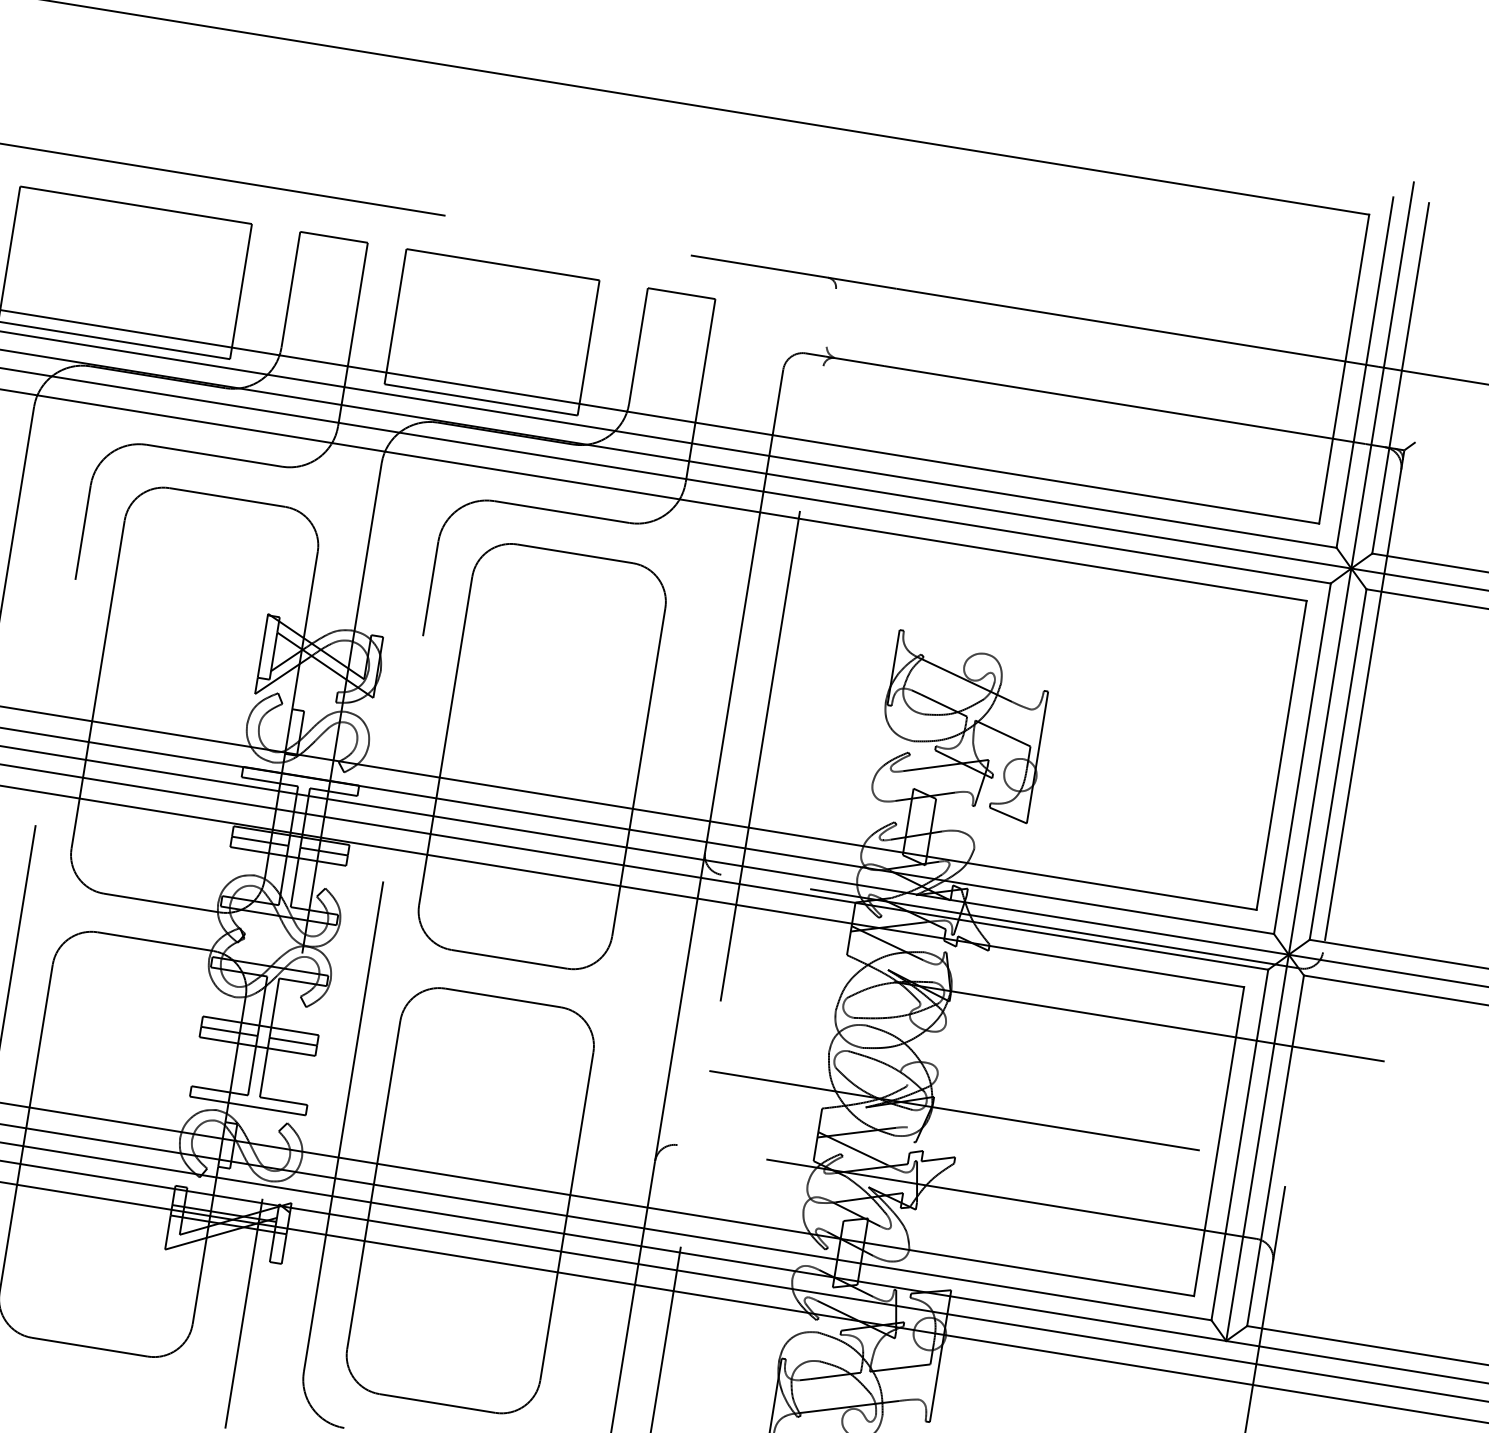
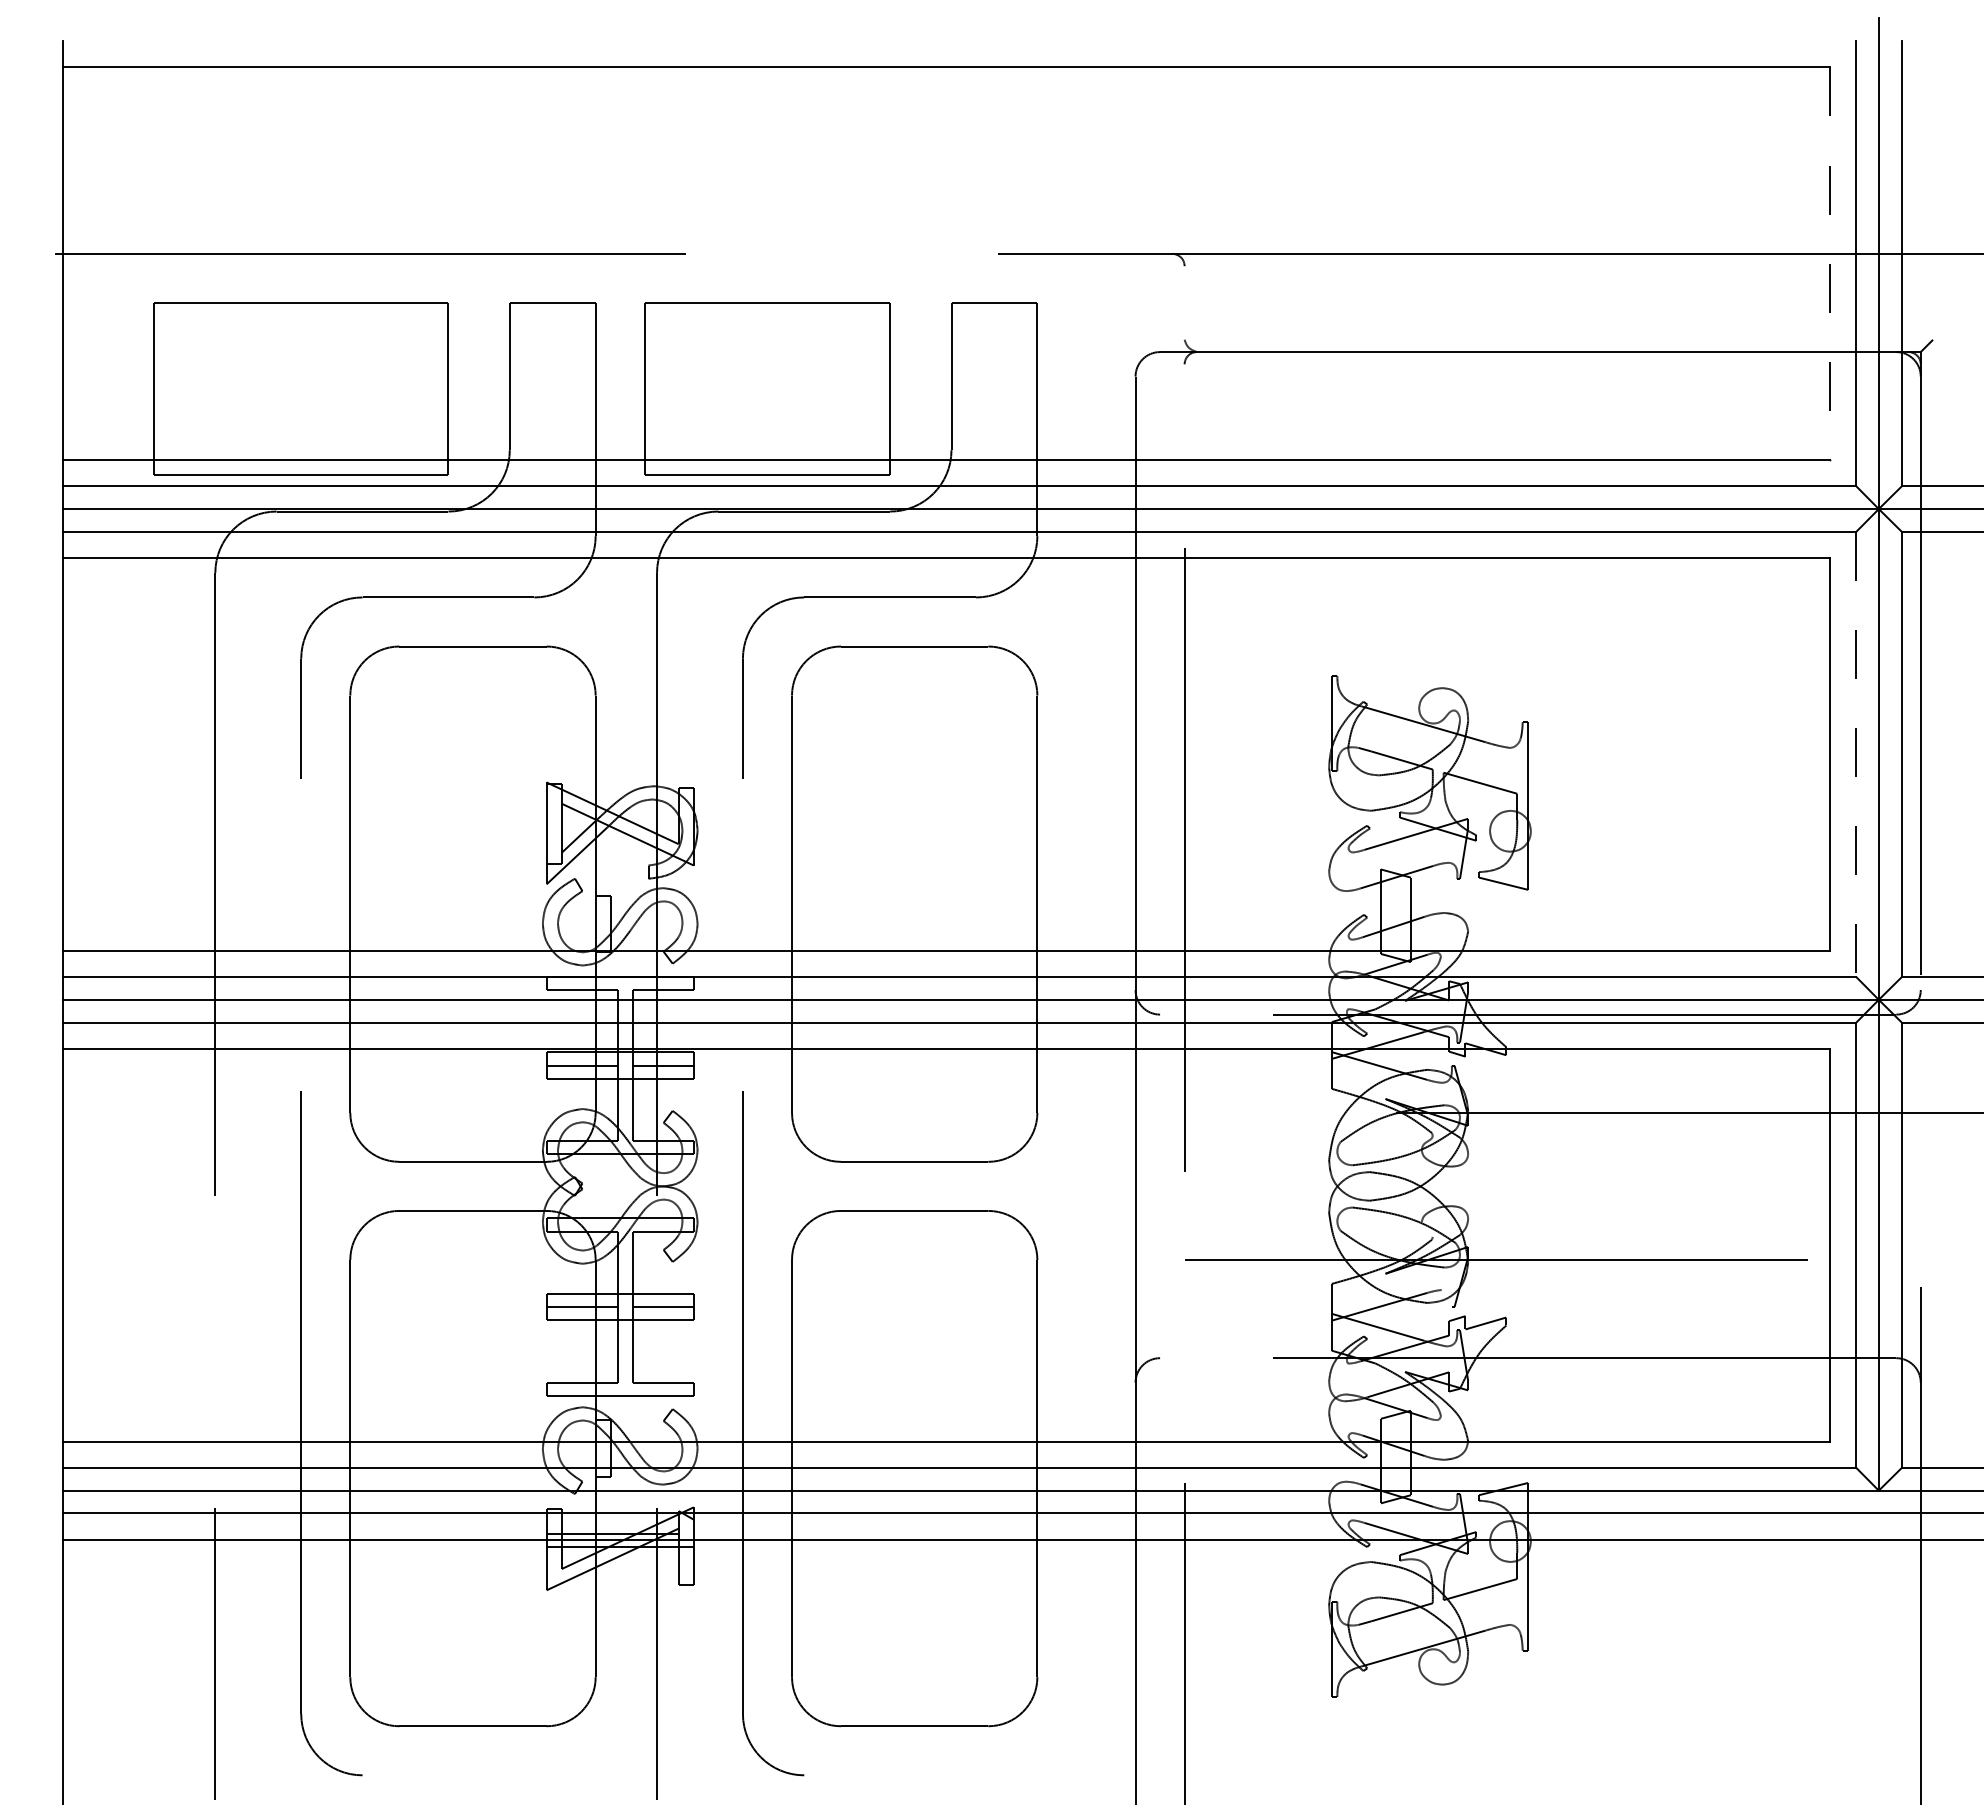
line: (1344, 369) -> (1830, 264), solid -> dashed
line: (1302, 758) -> (1856, 754), solid -> dashed

